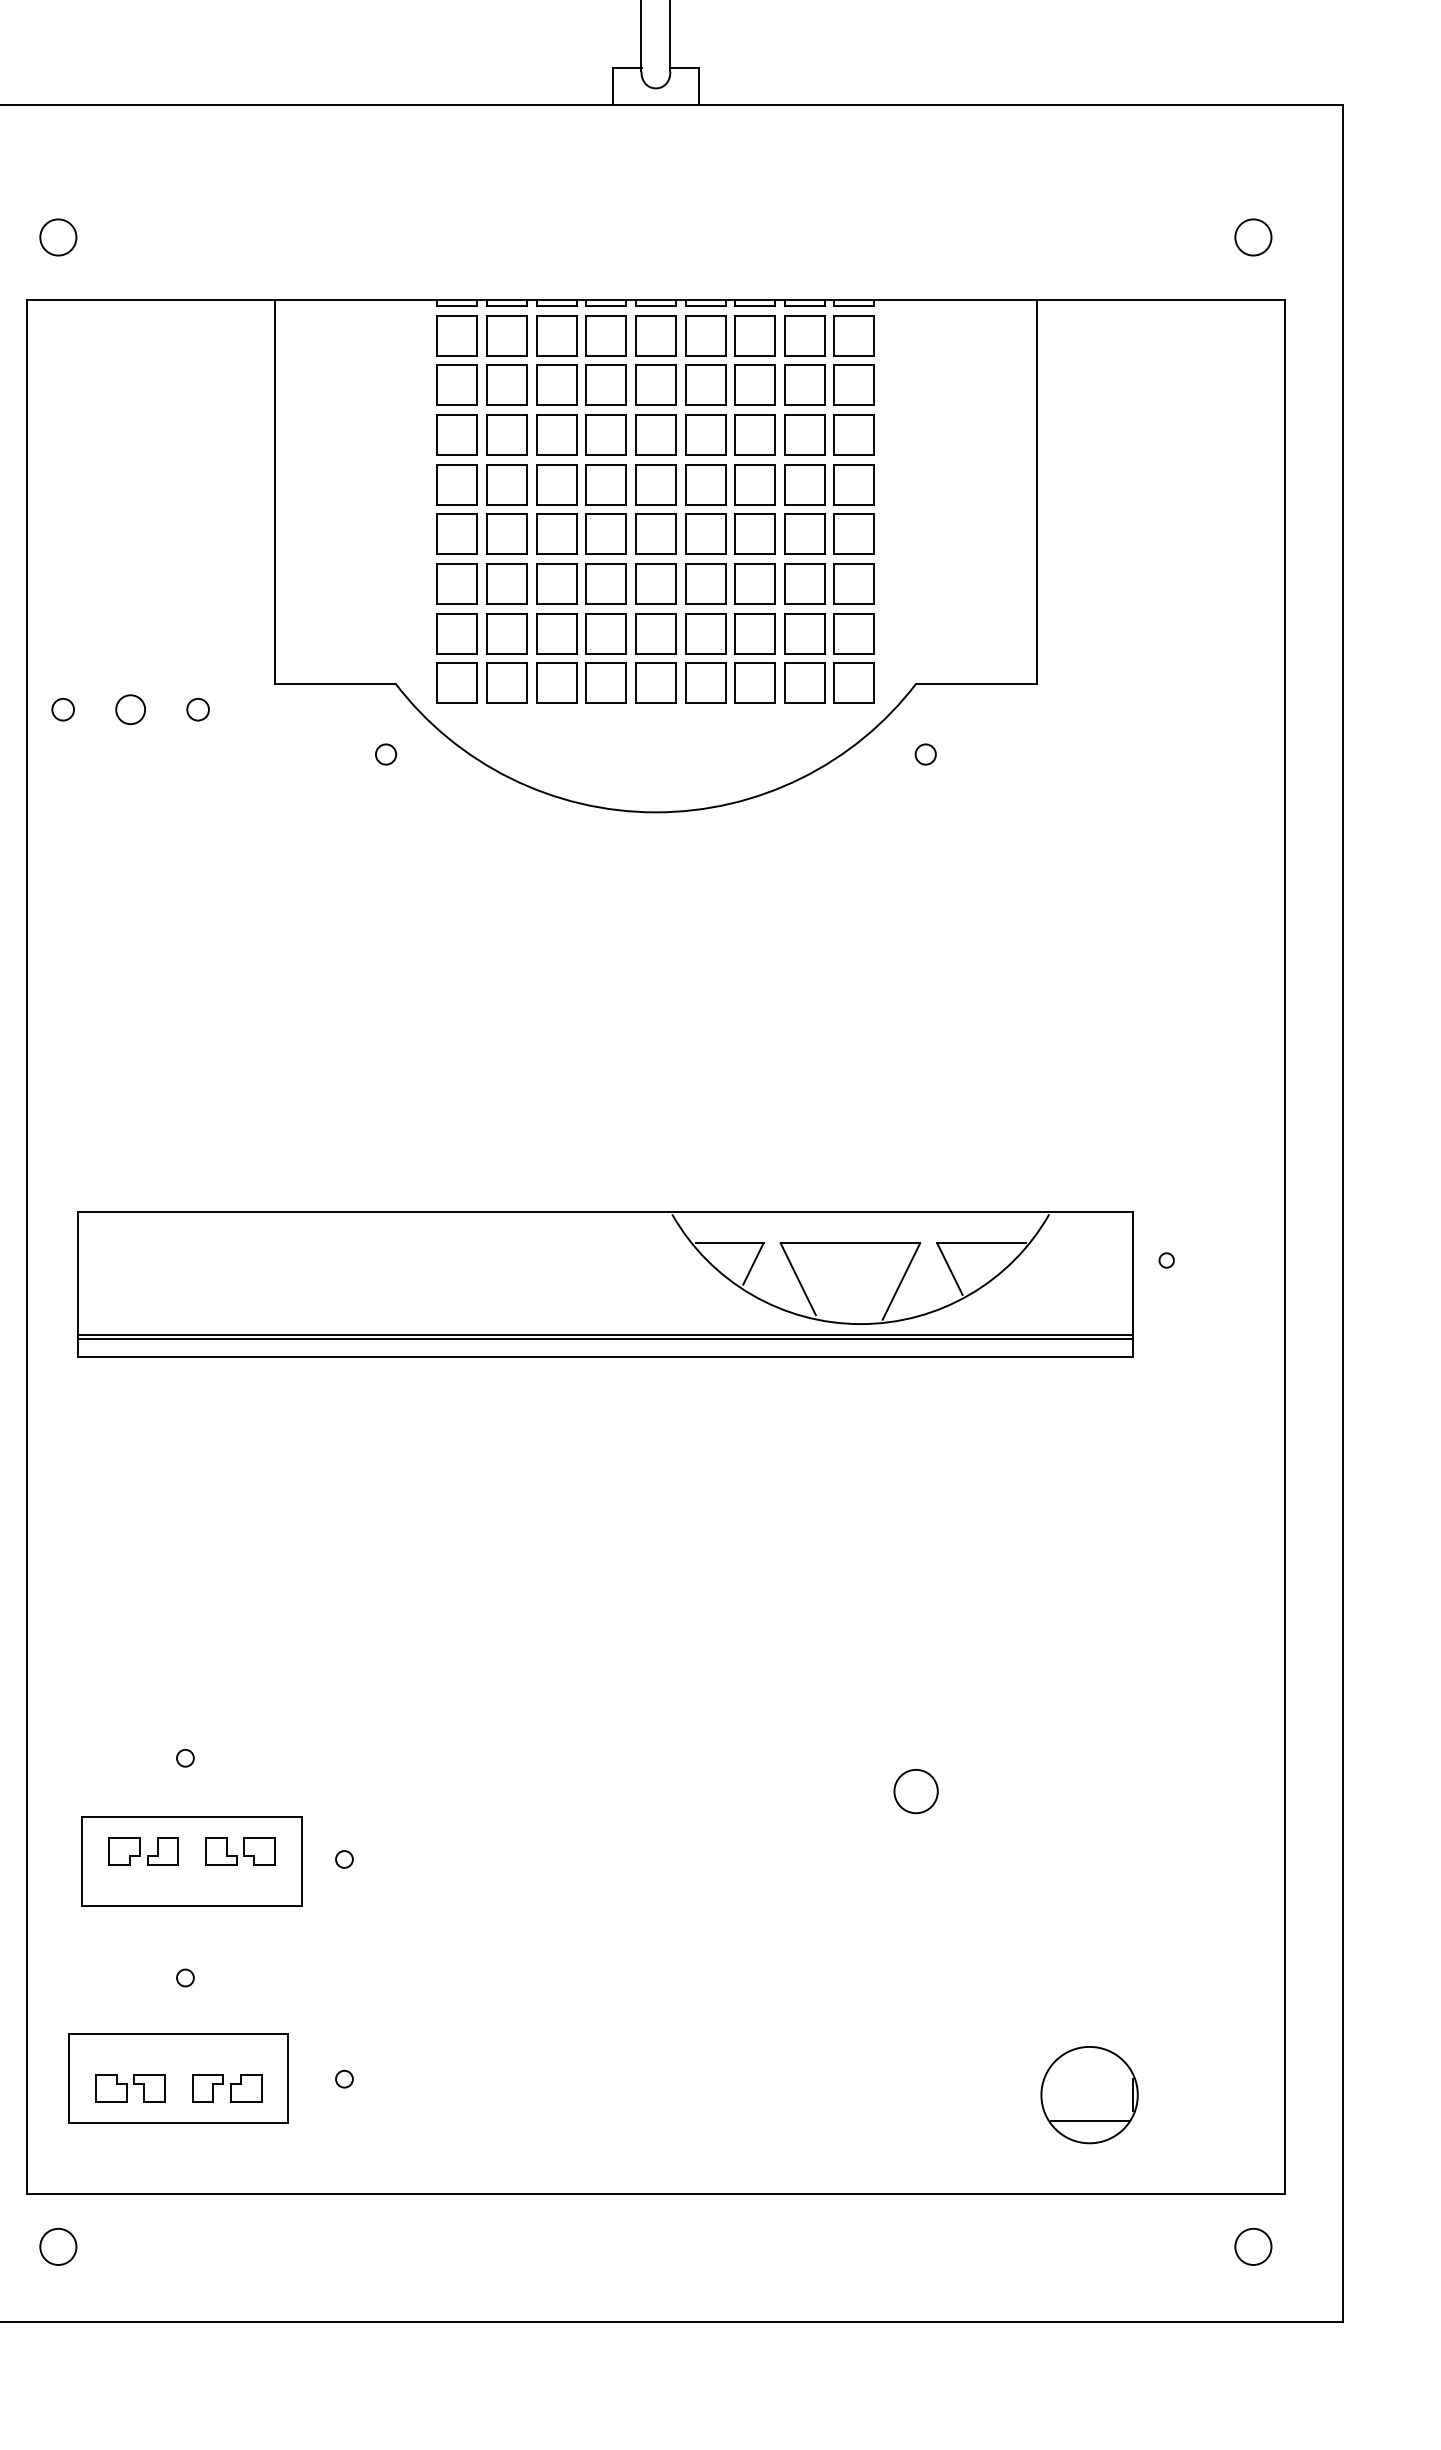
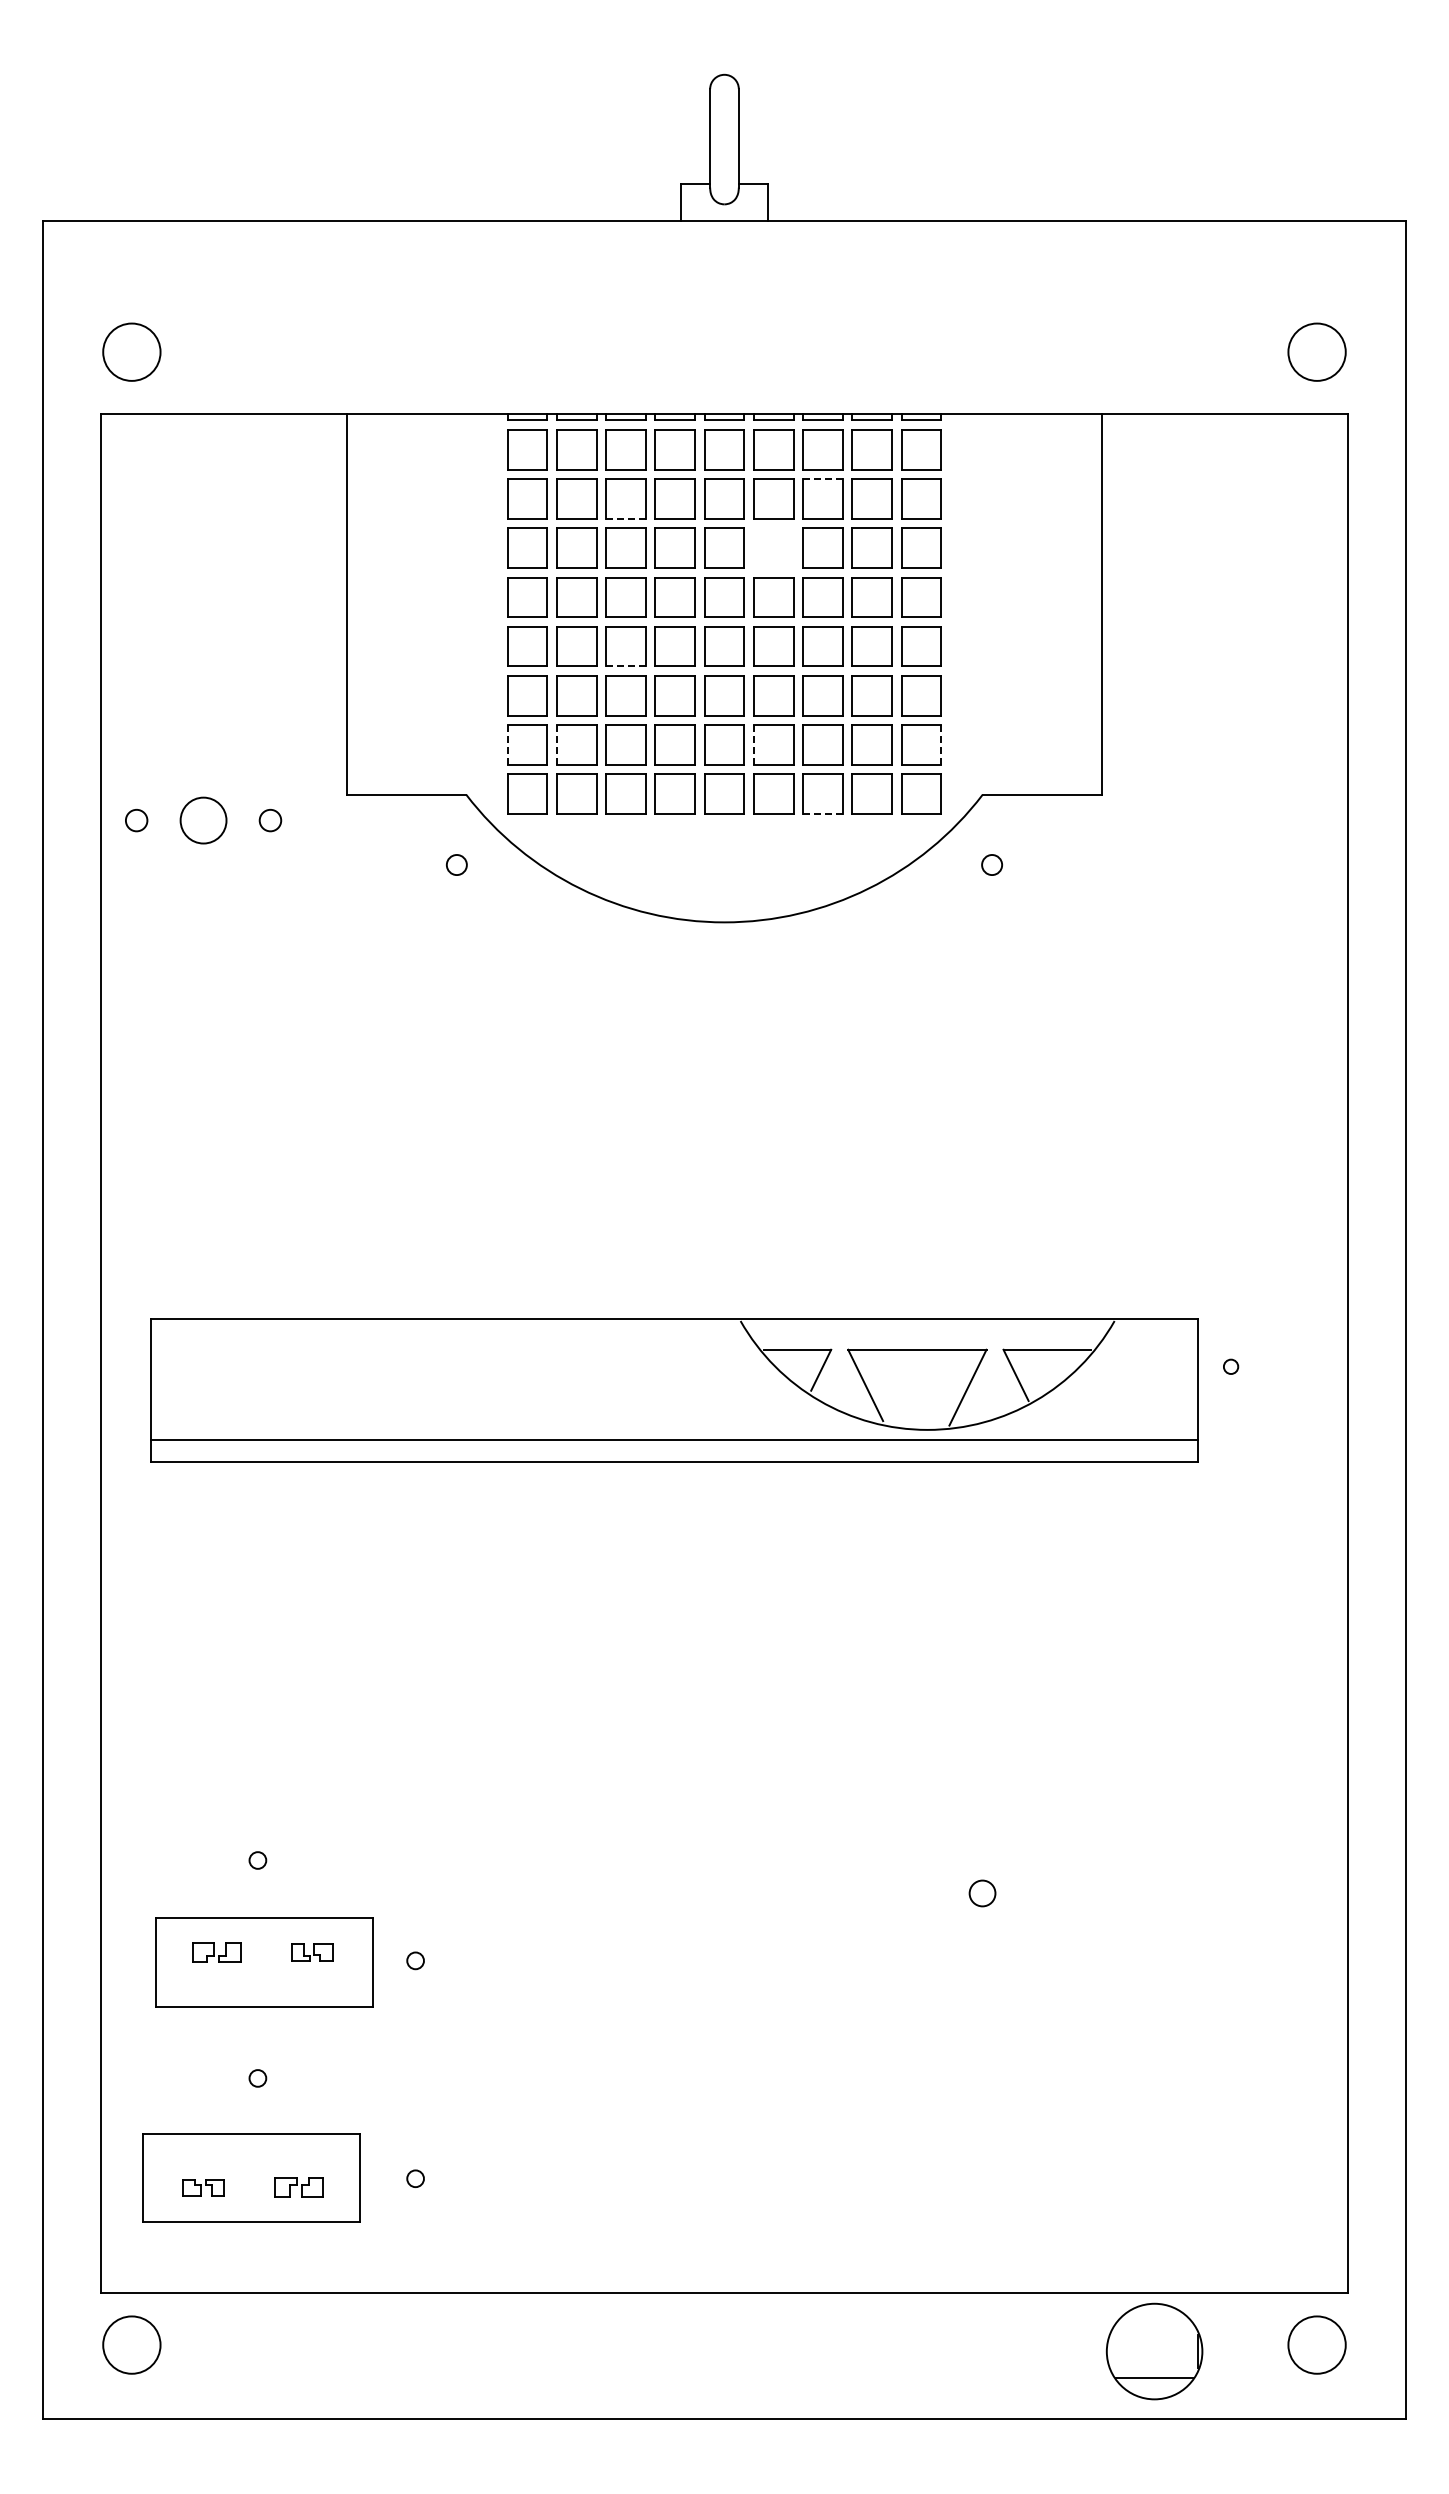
circle: (58, 237) -> (131, 352), size x1.6
circle: (1253, 237) -> (1317, 352), size x1.6
line: (754, 365) -> (822, 479), solid -> dashed
line: (557, 405) -> (626, 518), solid -> dashed
part: (705, 434) -> (773, 547), removed
line: (557, 554) -> (626, 666), solid -> dashed
line: (437, 634) -> (507, 745), solid -> dashed
line: (486, 634) -> (556, 745), solid -> dashed
line: (685, 634) -> (753, 745), solid -> dashed
line: (874, 634) -> (941, 745), solid -> dashed
line: (754, 703) -> (822, 814), solid -> dashed
circle: (130, 709) -> (203, 820), size x1.6
line: (605, 1338) -> (674, 1444), removed
circle: (916, 1790) -> (982, 1892), size x0.6
part: (143, 1851) -> (216, 1952), size x0.7
part: (239, 1851) -> (311, 1952), size x0.6
part: (130, 2087) -> (203, 2187), size x0.6
part: (226, 2087) -> (298, 2187), size x0.7
part: (1089, 2095) -> (1154, 2351), moved
circle: (58, 2247) -> (131, 2345), size x1.6
circle: (1253, 2247) -> (1317, 2345), size x1.6

